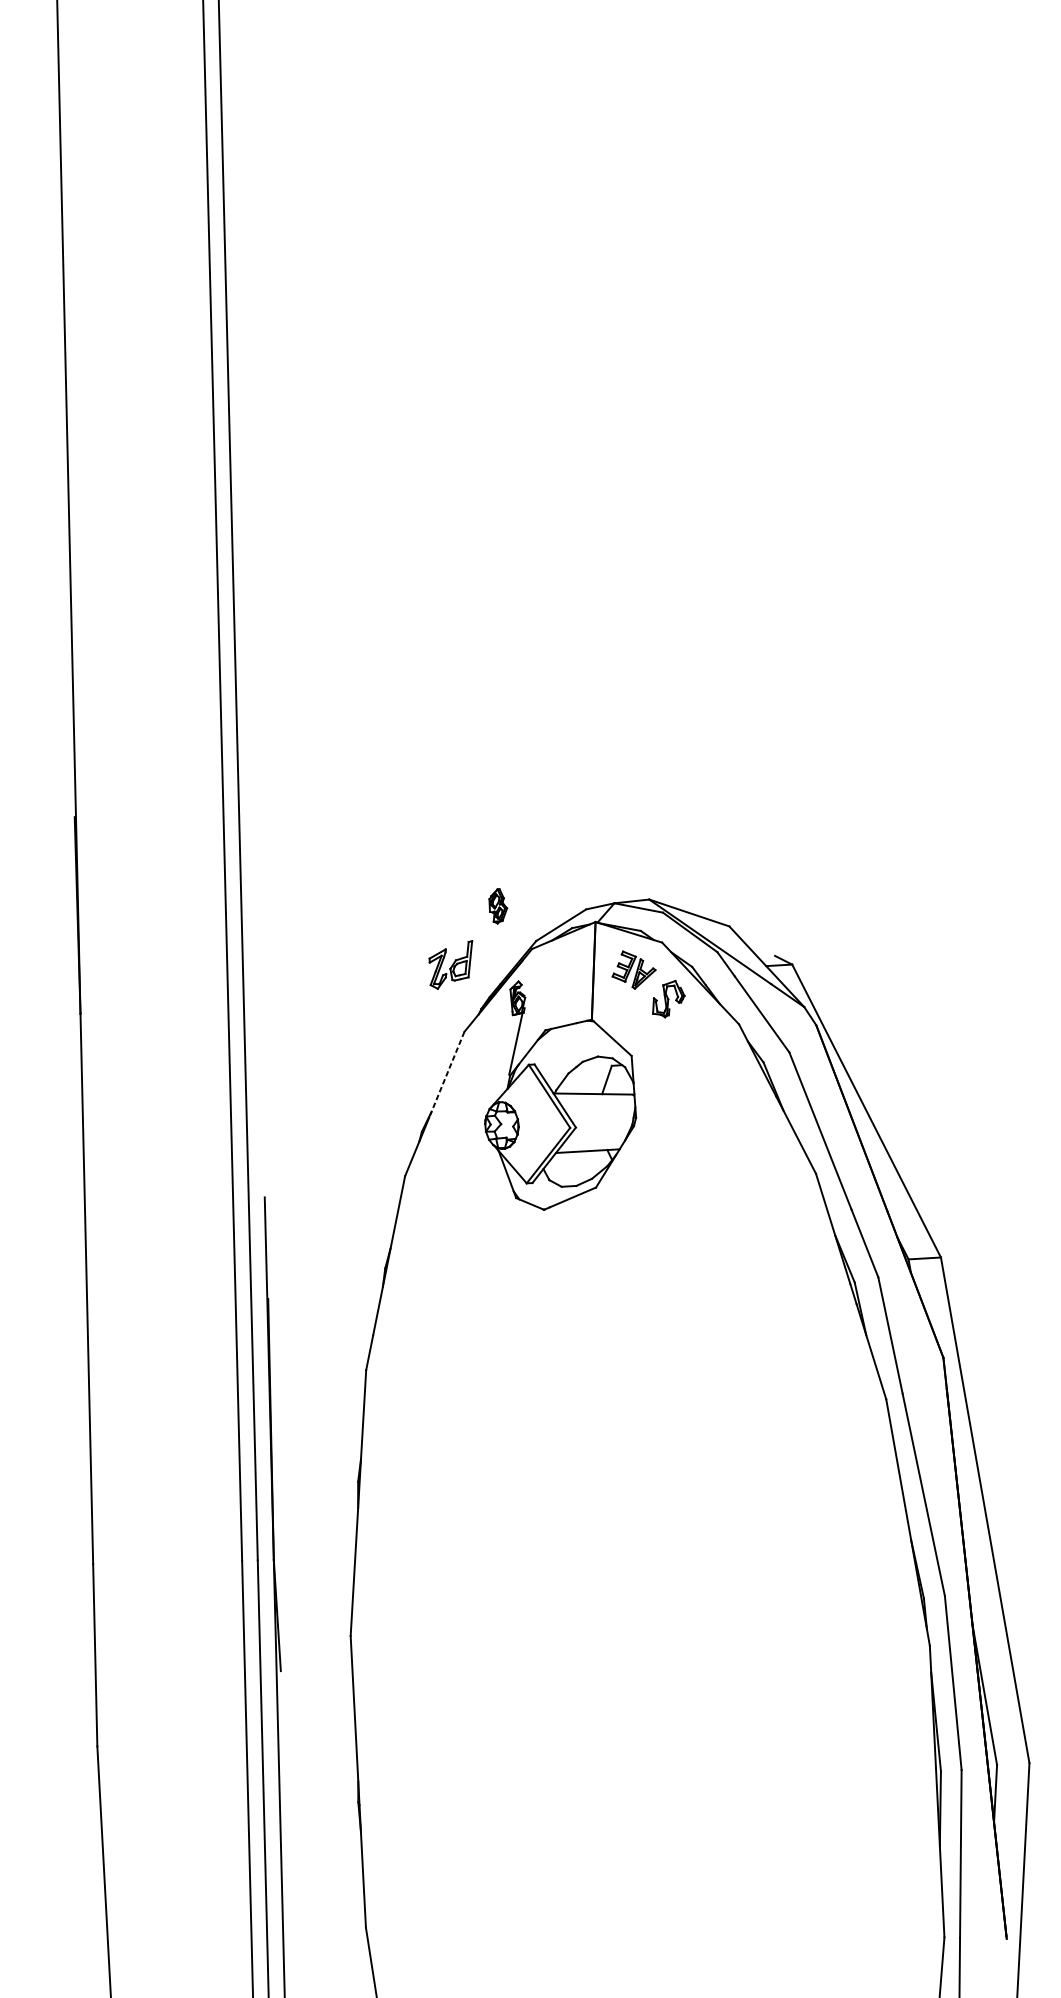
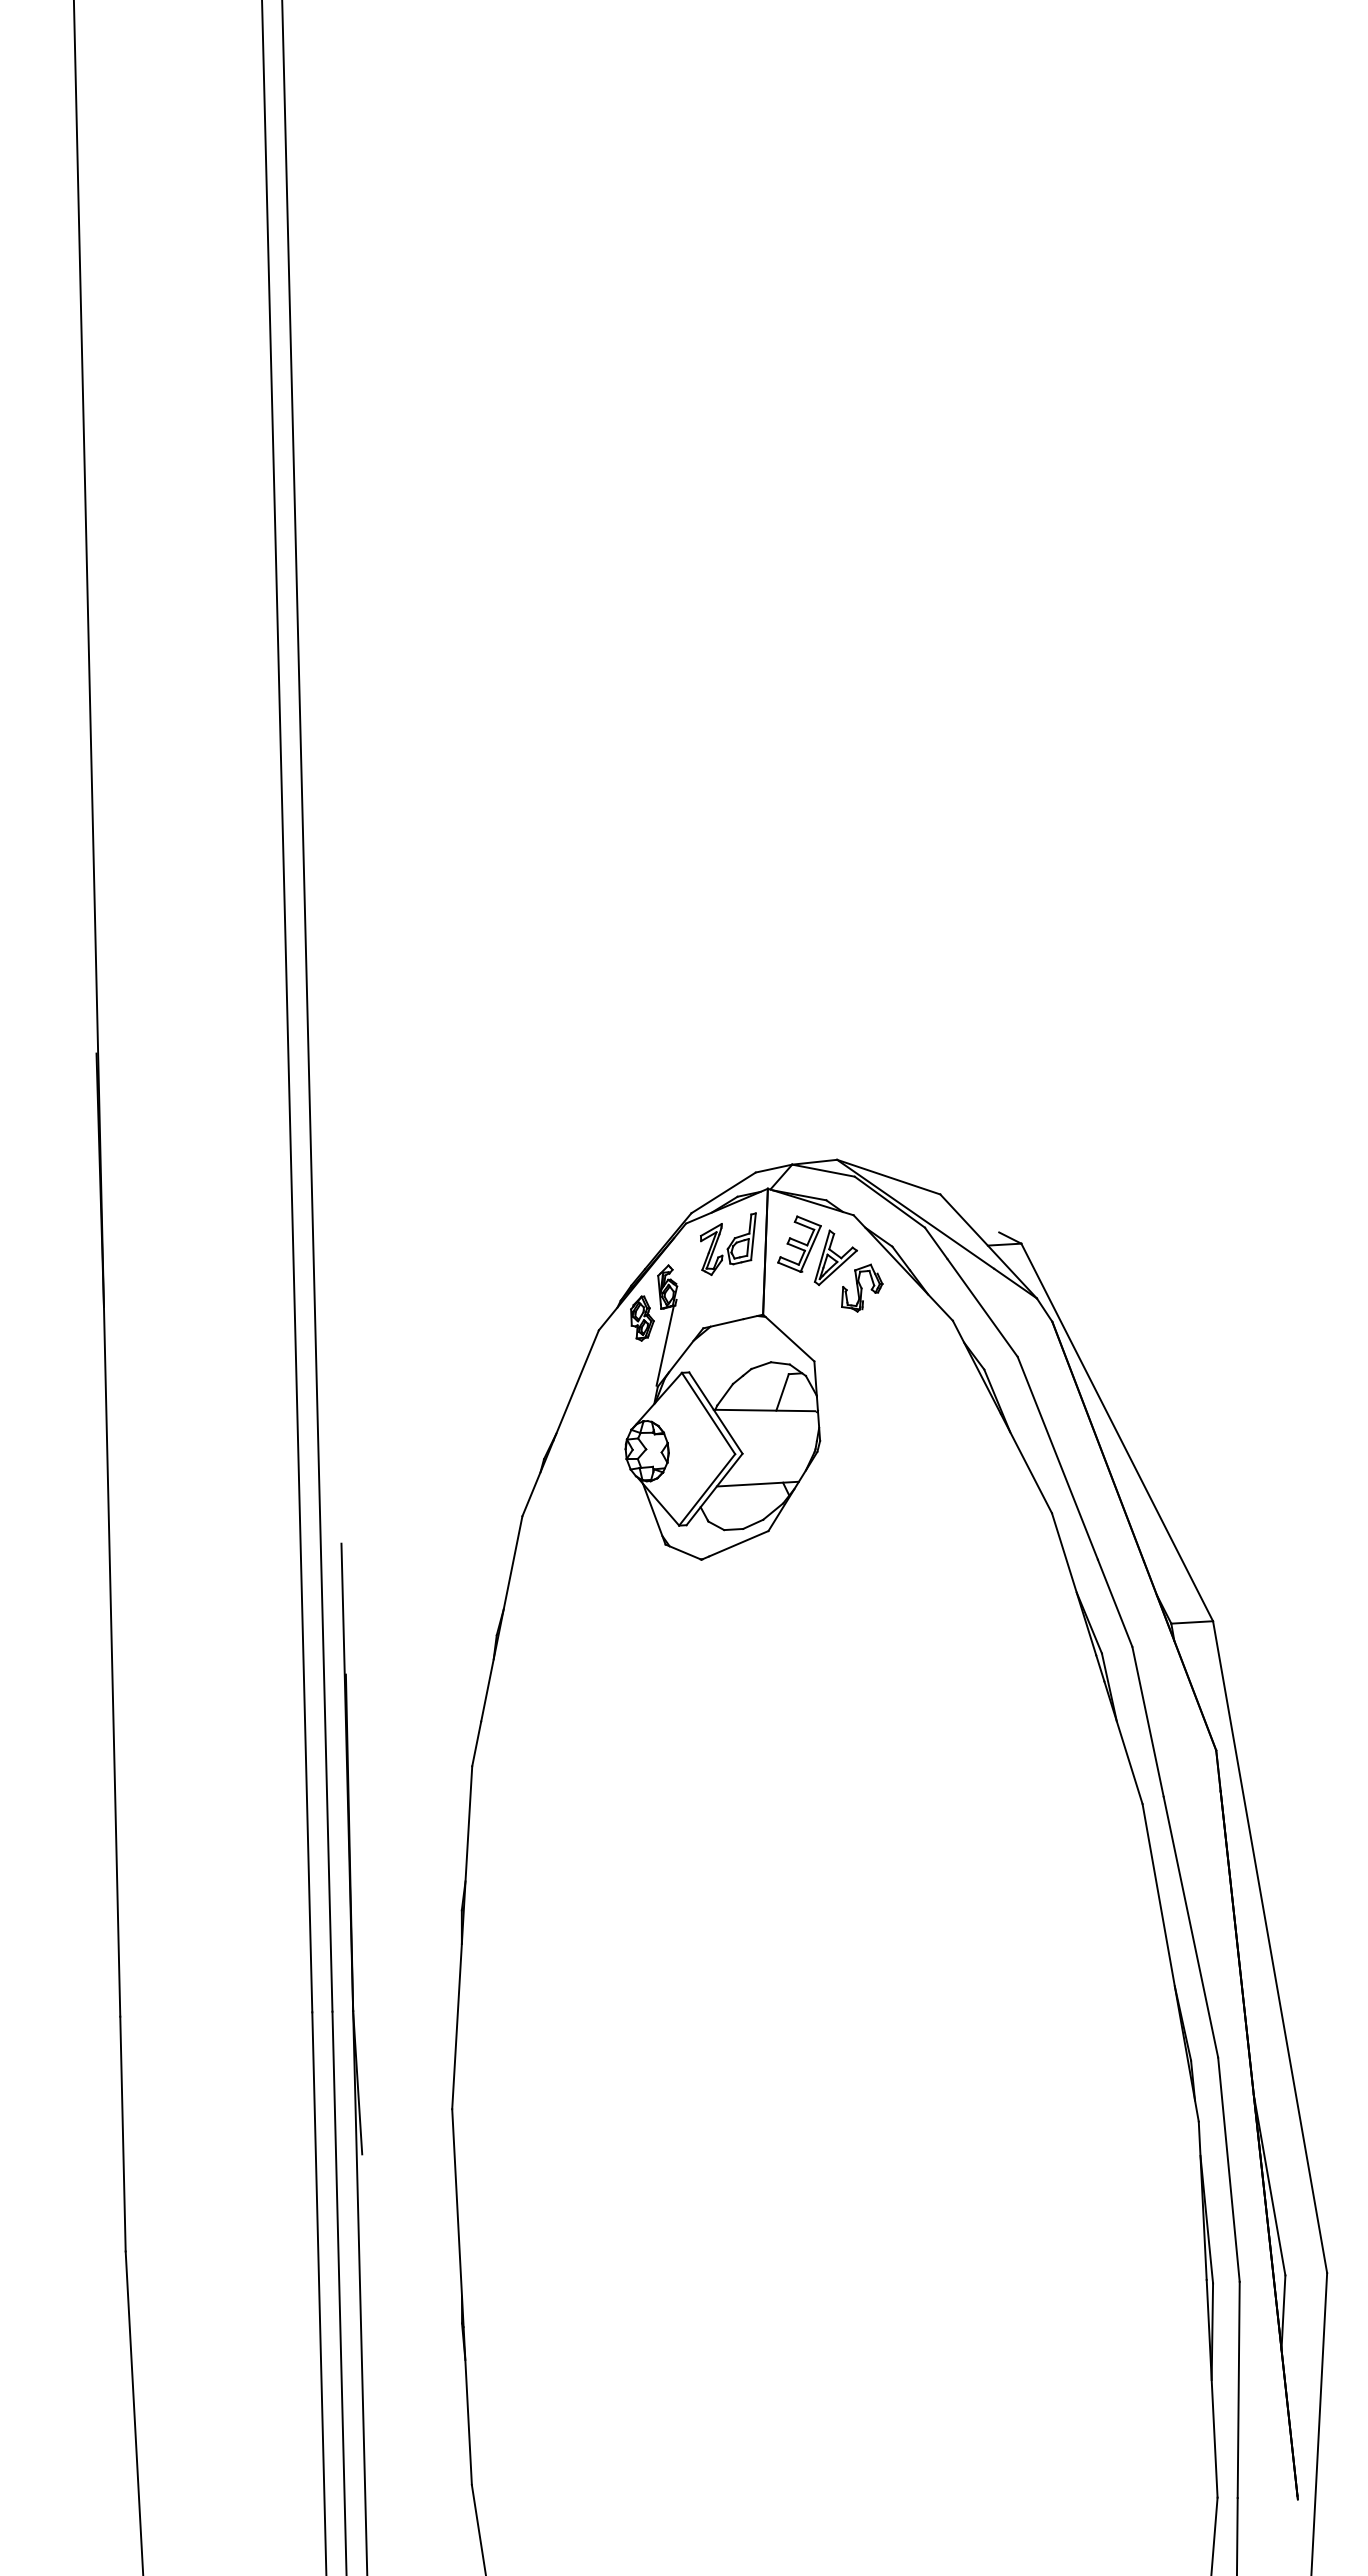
part: (498, 906) -> (642, 1318), moved
part: (450, 964) -> (728, 1243), moved
part: (634, 969) -> (817, 1250), size x1.43
line: (447, 1074) -> (576, 1385), dashed -> solid

